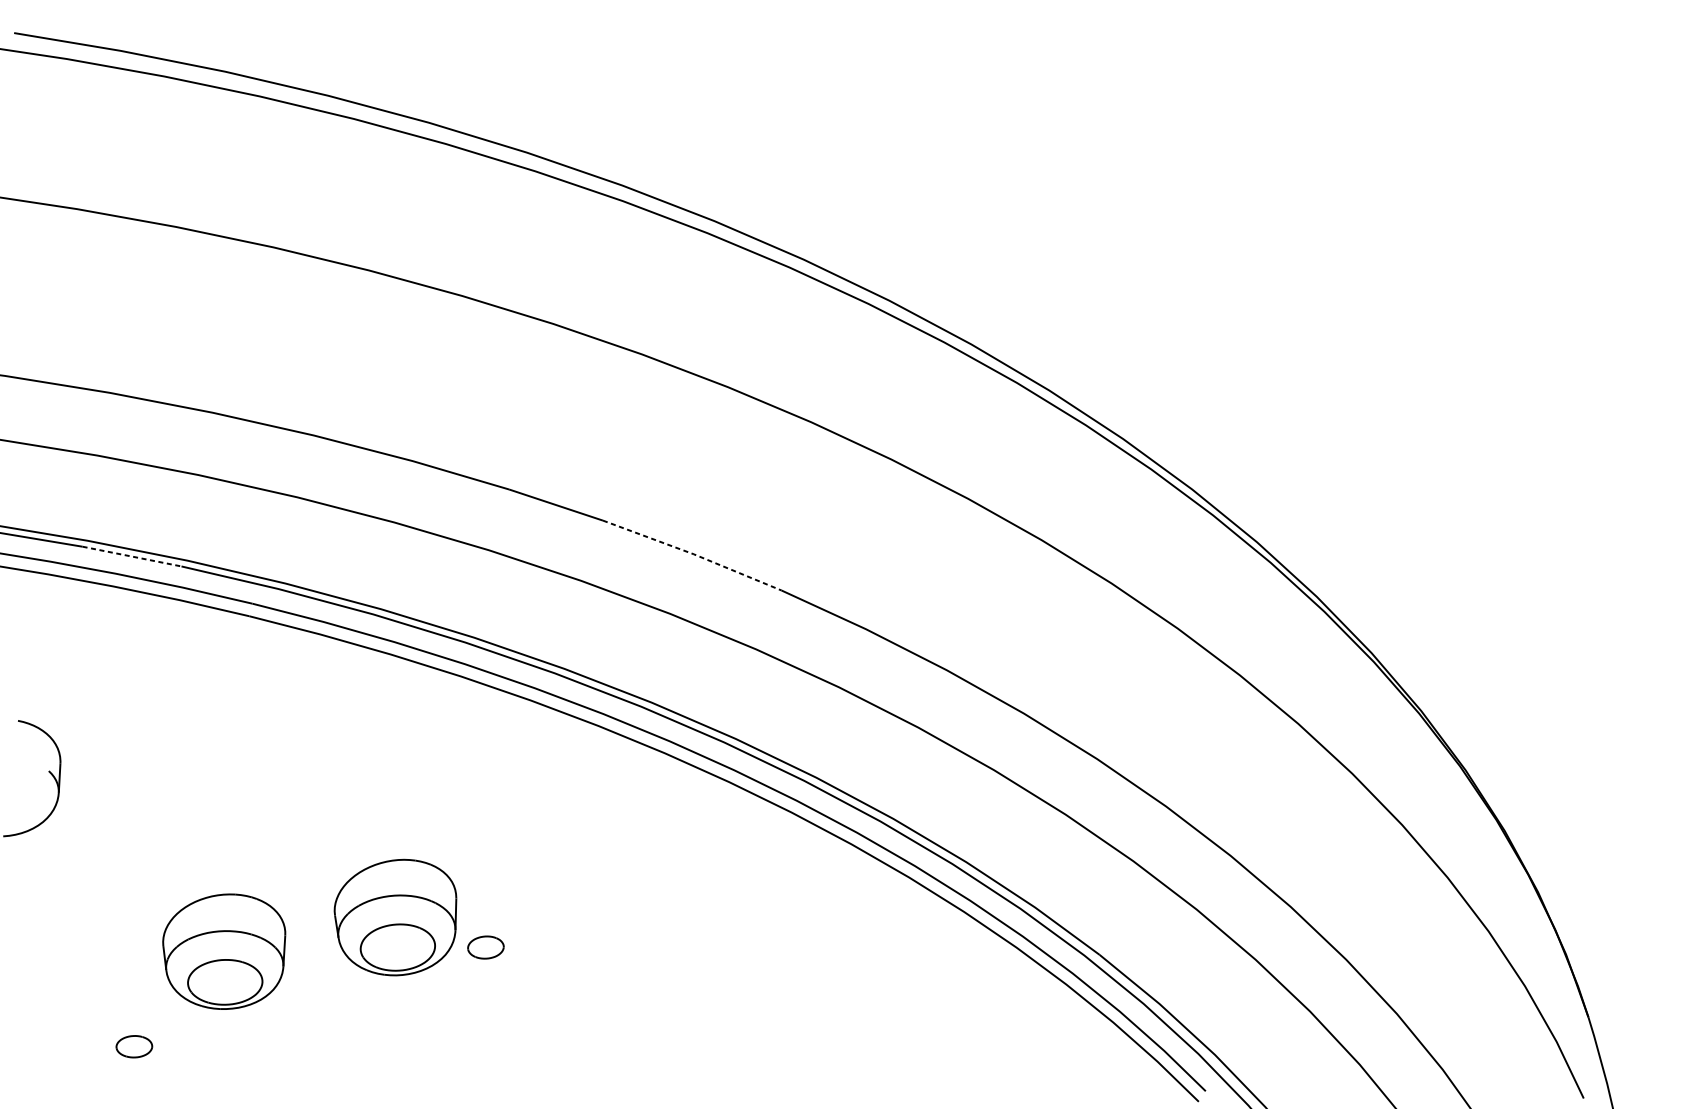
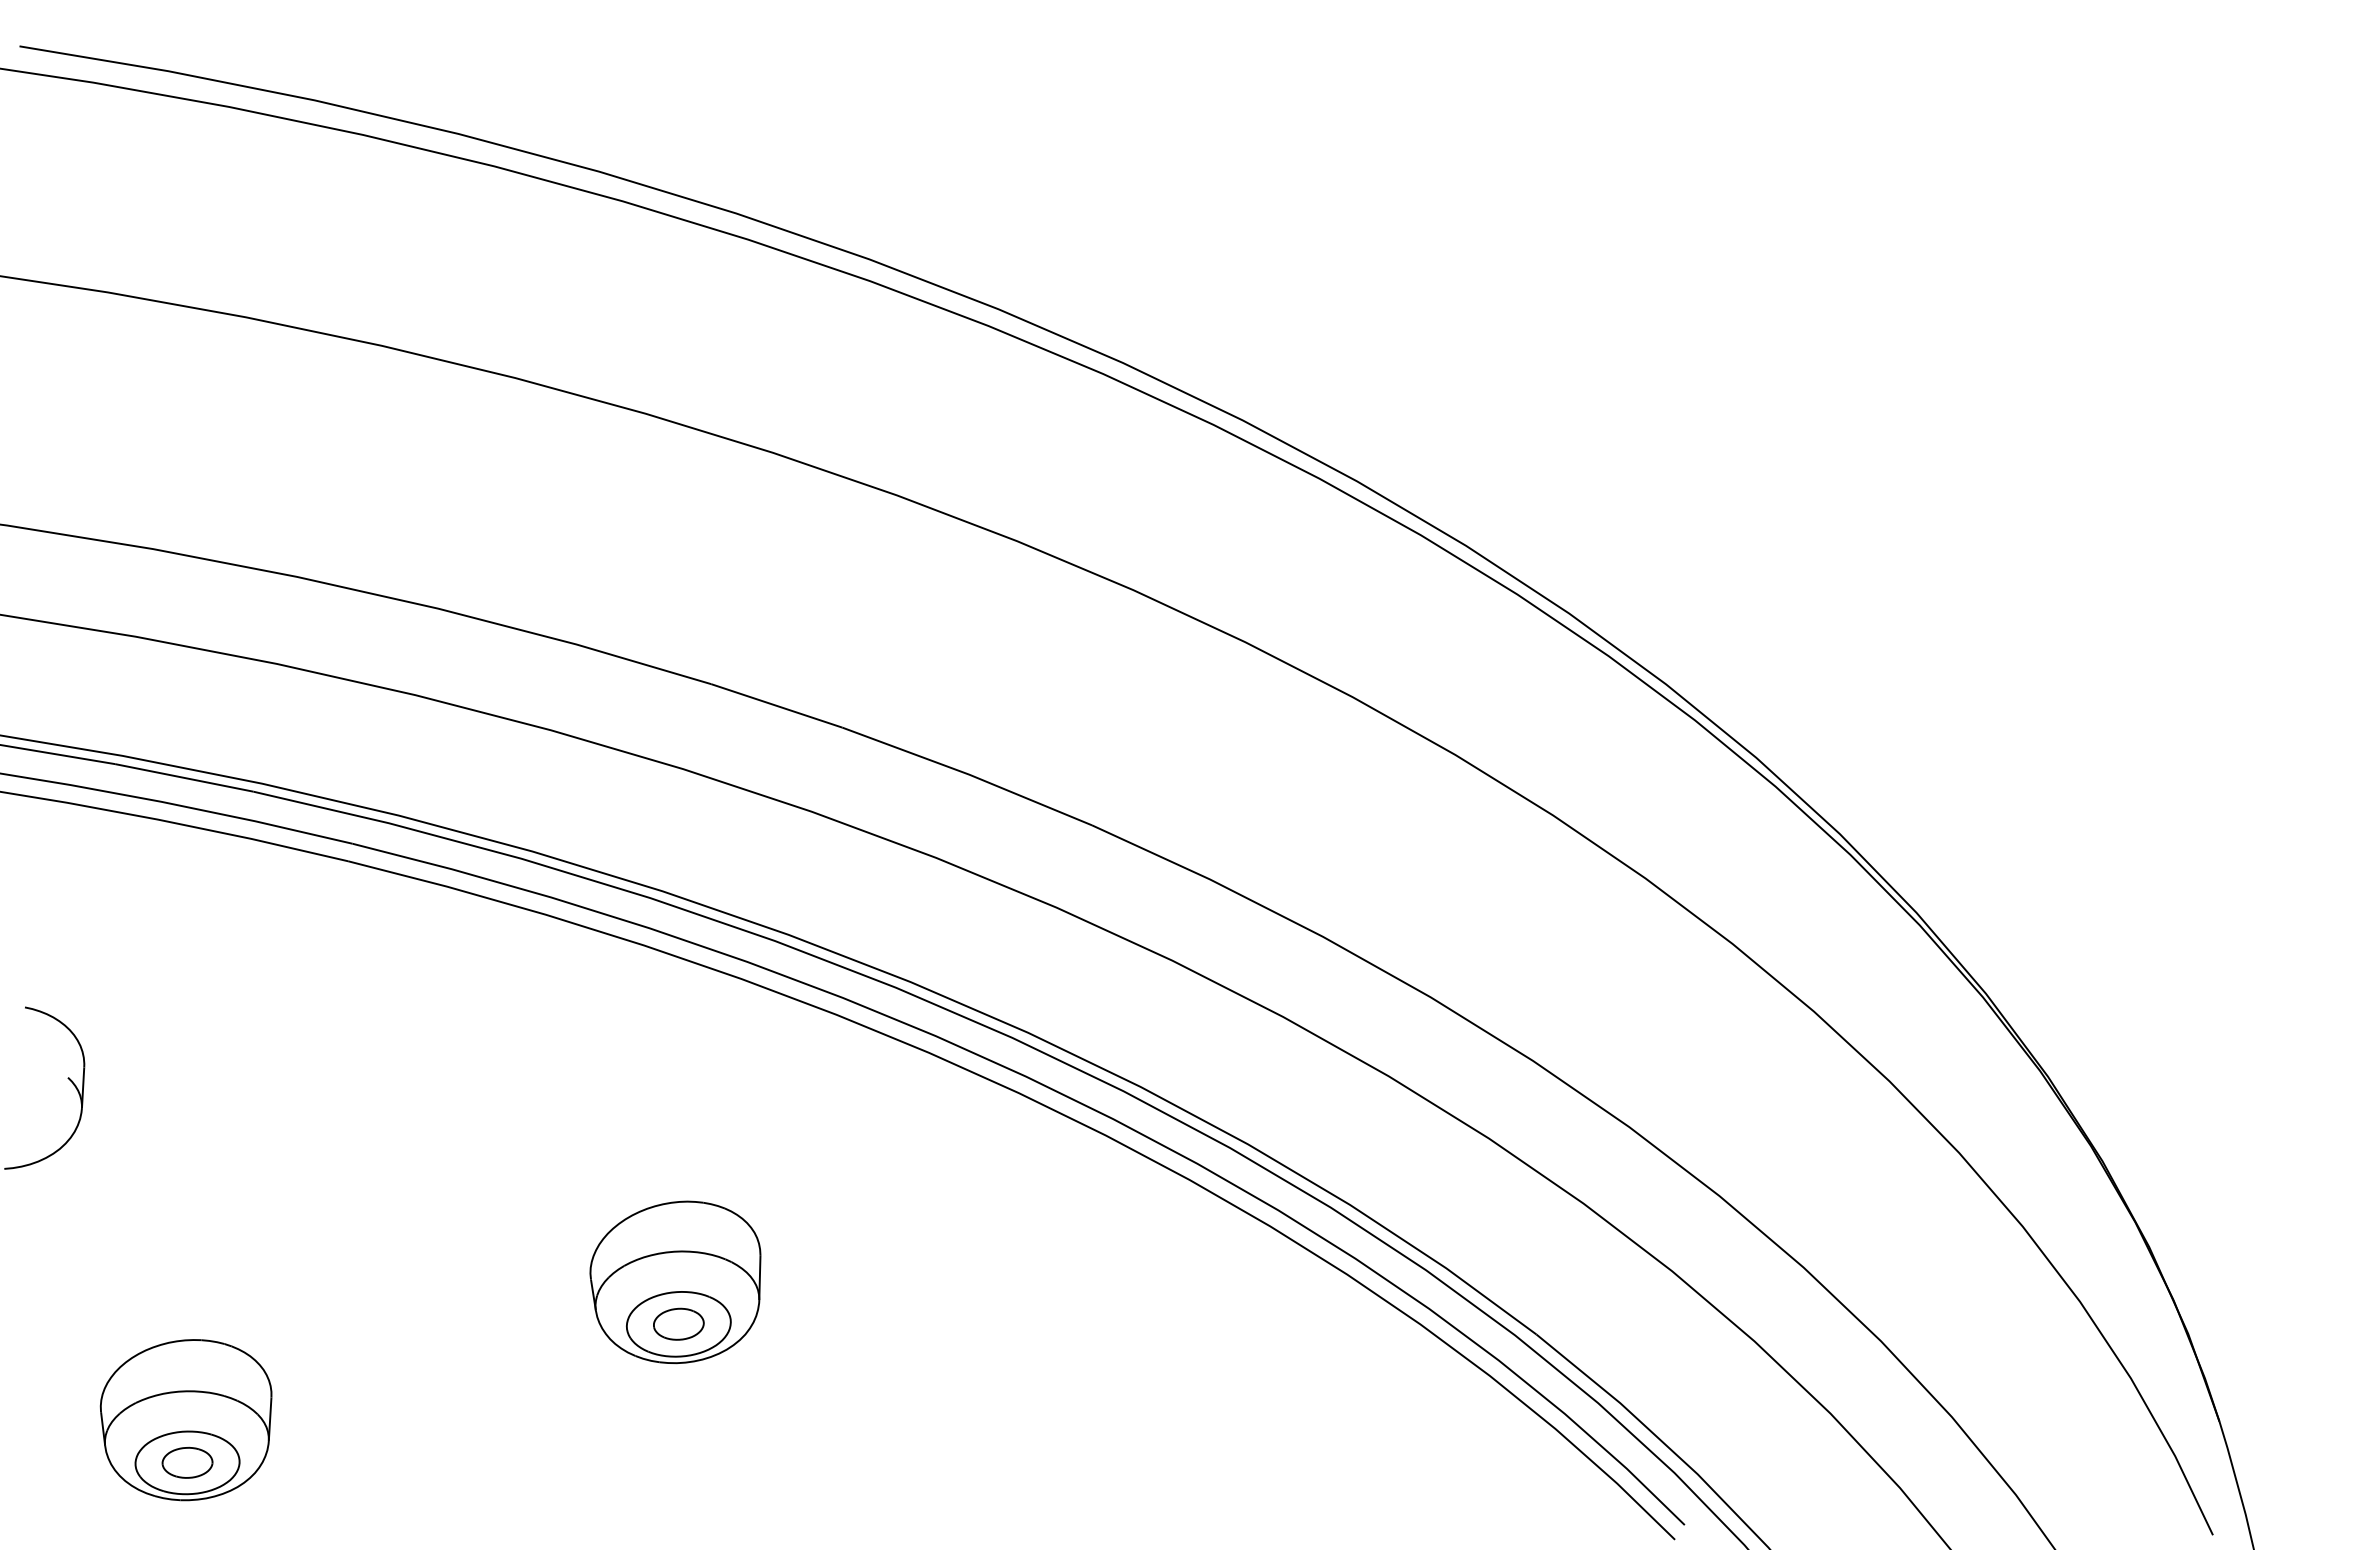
line: (693, 554) -> (968, 774), dashed -> solid
line: (132, 557) -> (184, 778), dashed -> solid
part: (395, 917) -> (675, 1282), moved
part: (223, 952) -> (185, 1420), moved

